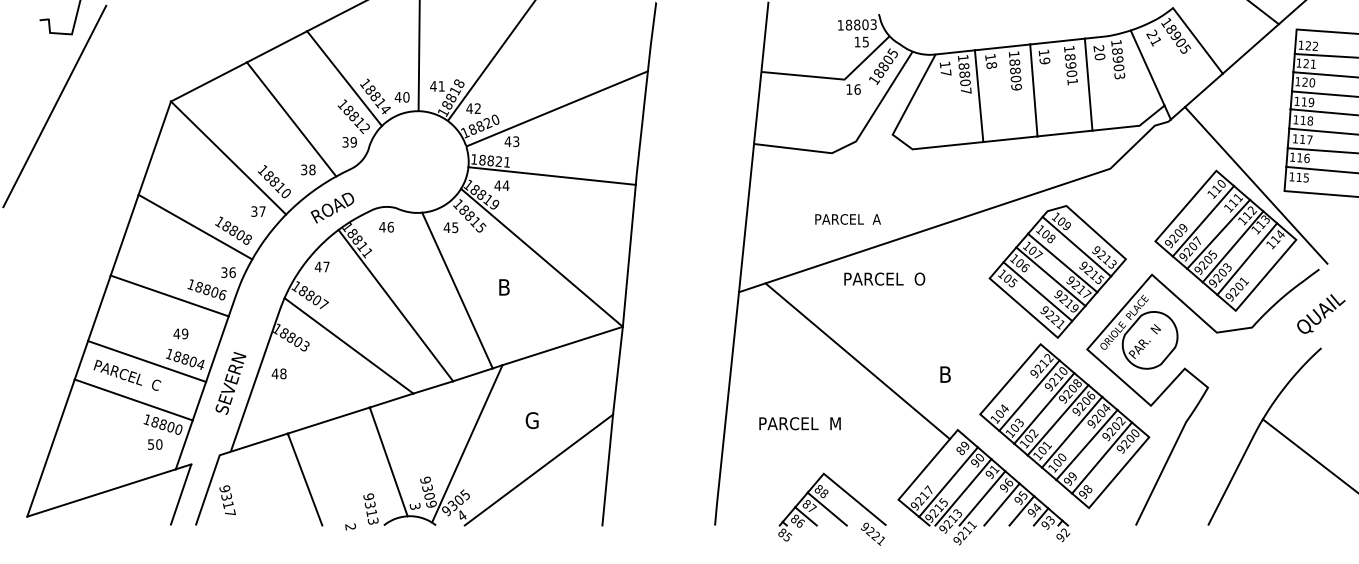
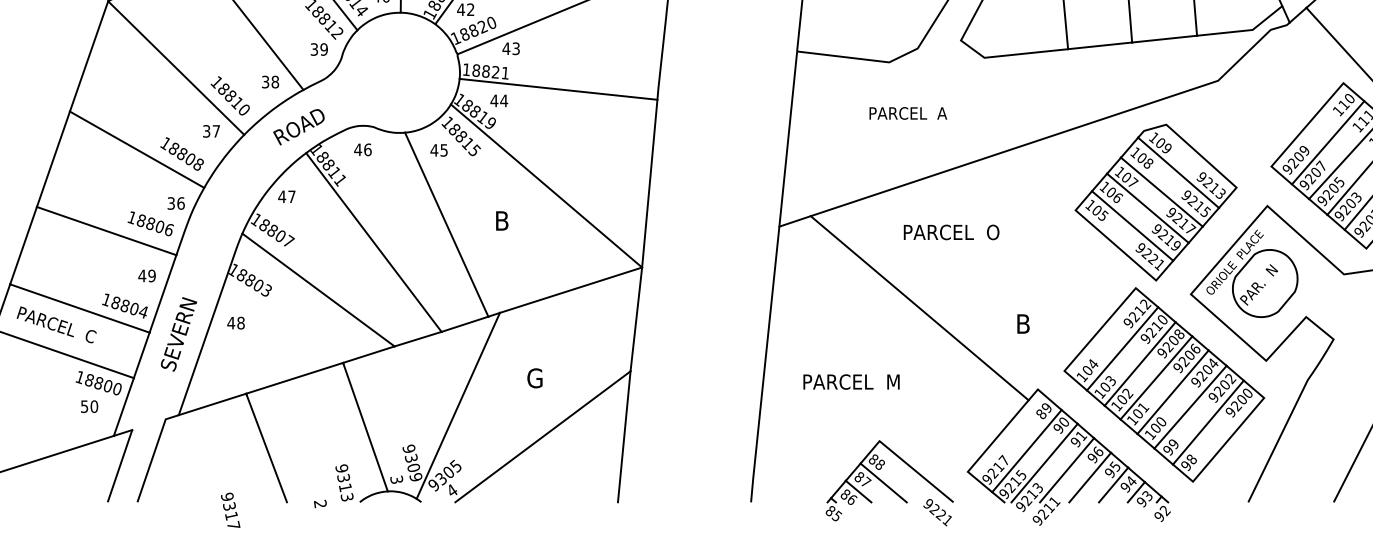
text: (847, 219) -> (907, 113), moved
text: (884, 278) -> (951, 231), moved
text: (180, 333) -> (146, 275), moved
text: (227, 500) -> (230, 510), moved

